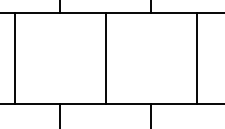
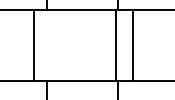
line: (14, 58) -> (33, 45), moved
line: (105, 58) -> (115, 45), moved
line: (196, 58) -> (132, 45), moved

